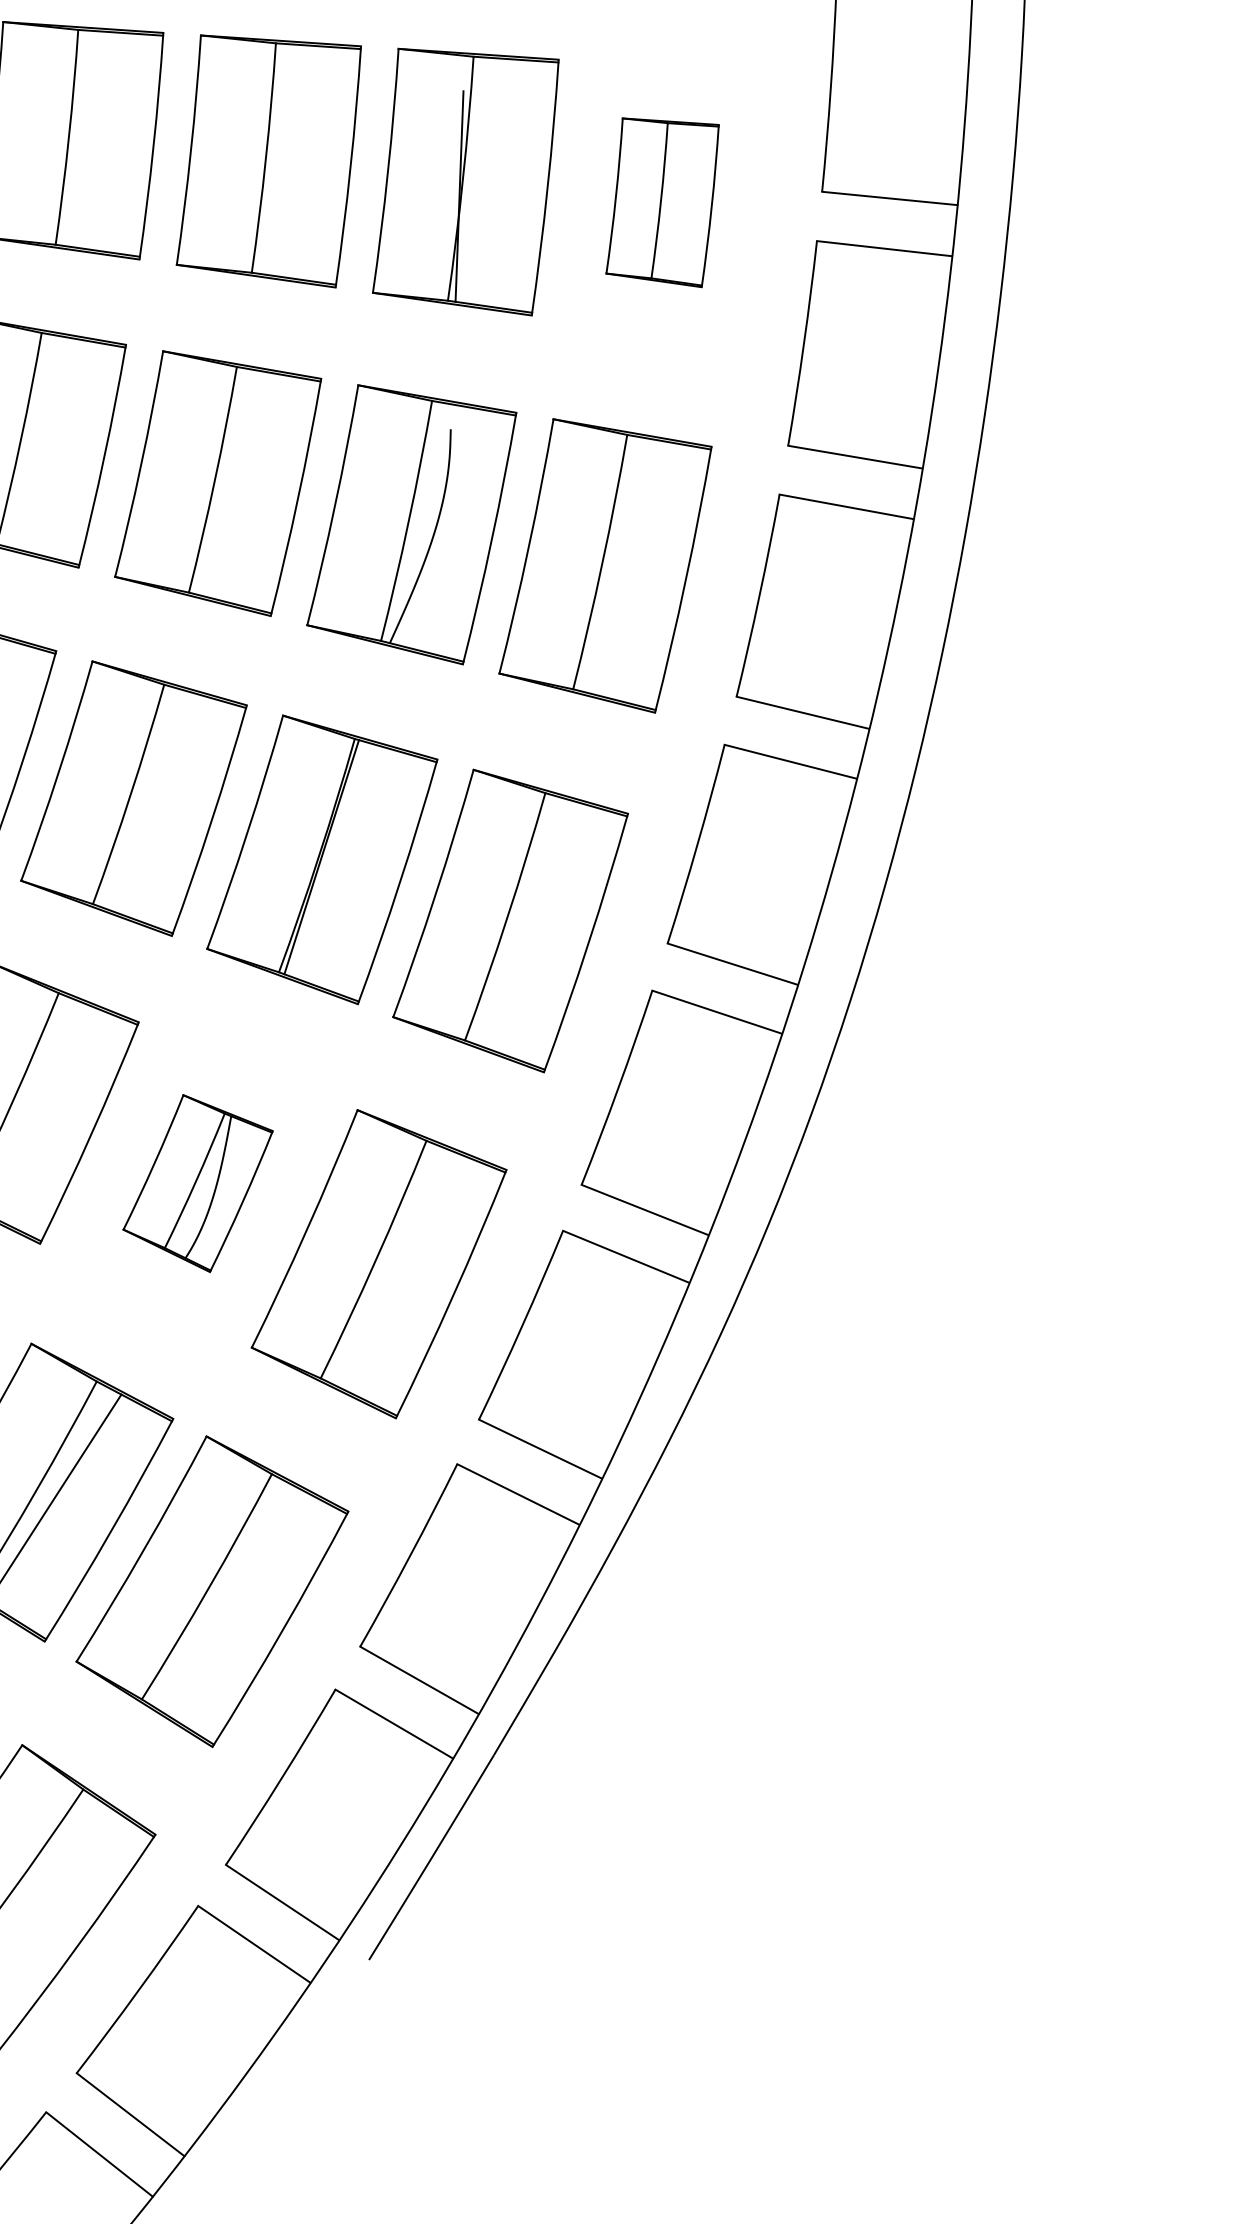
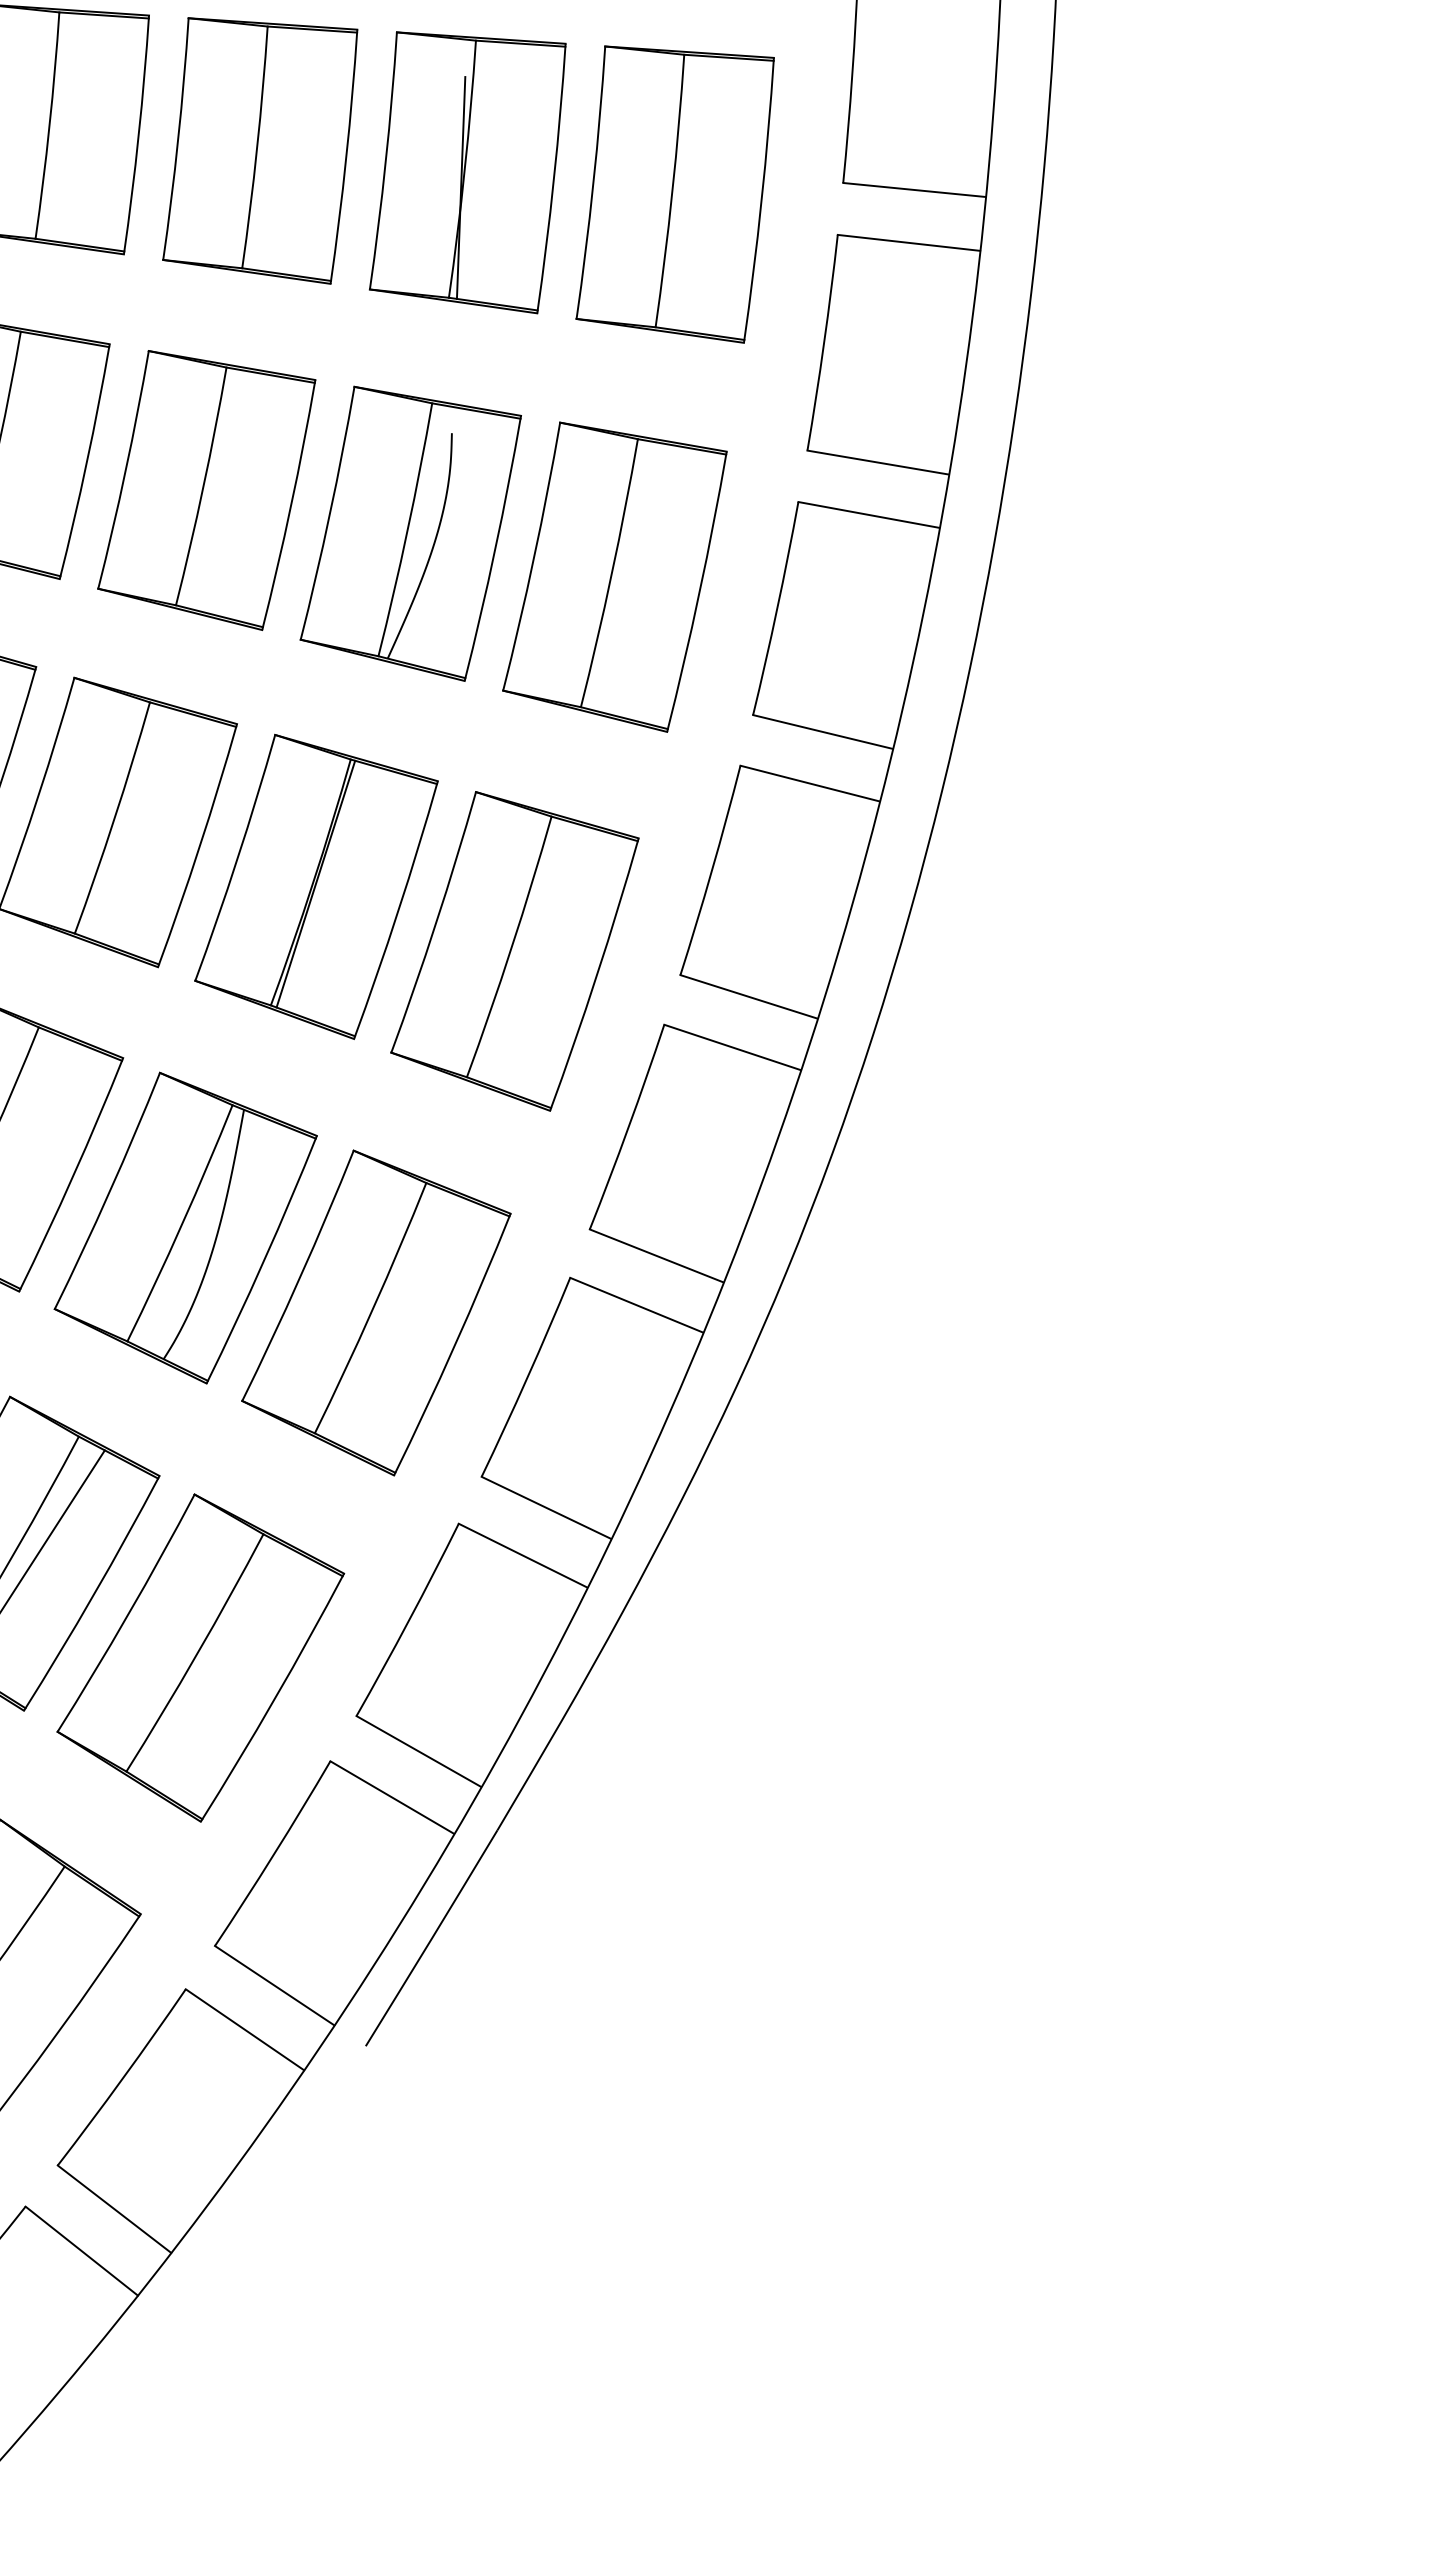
part: (662, 202) -> (674, 194), size x1.67
part: (197, 1183) -> (185, 1227), size x1.67

